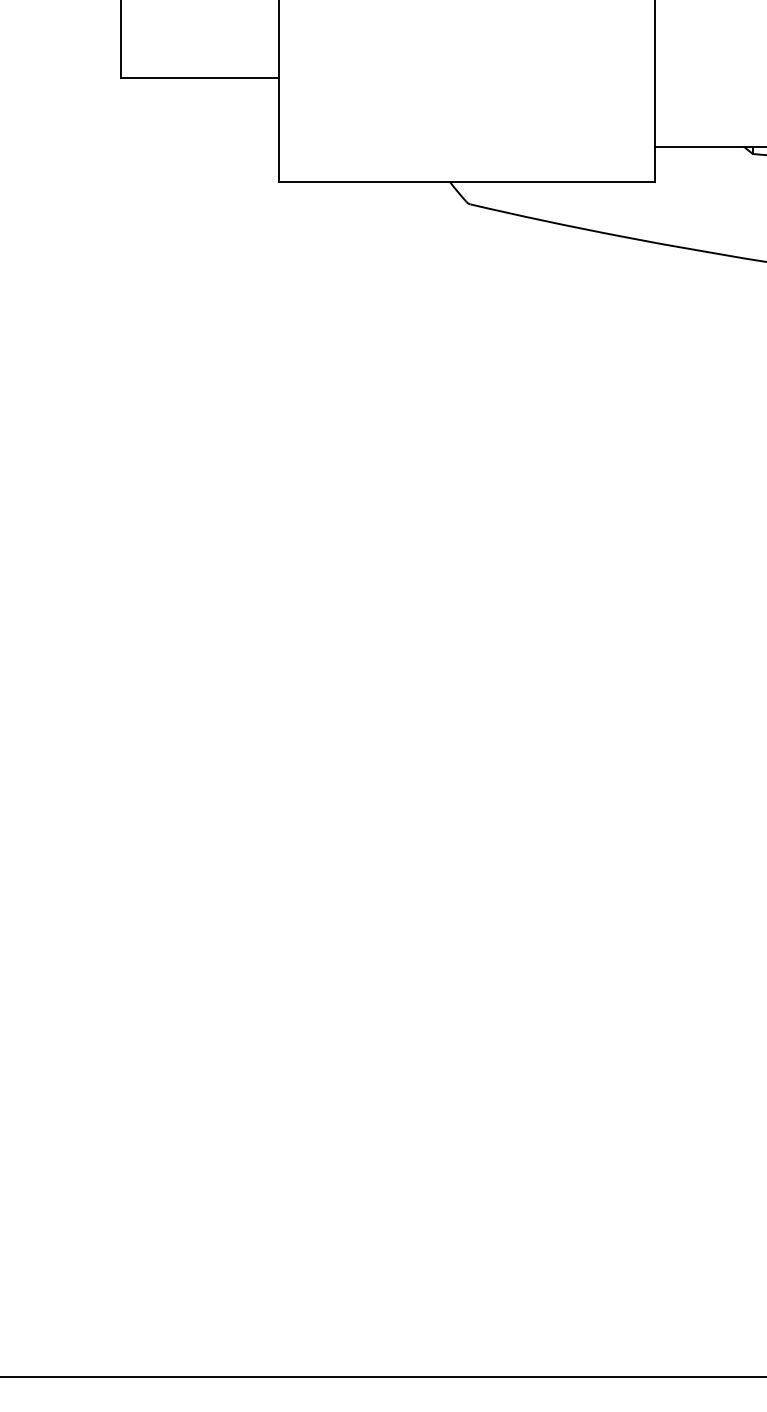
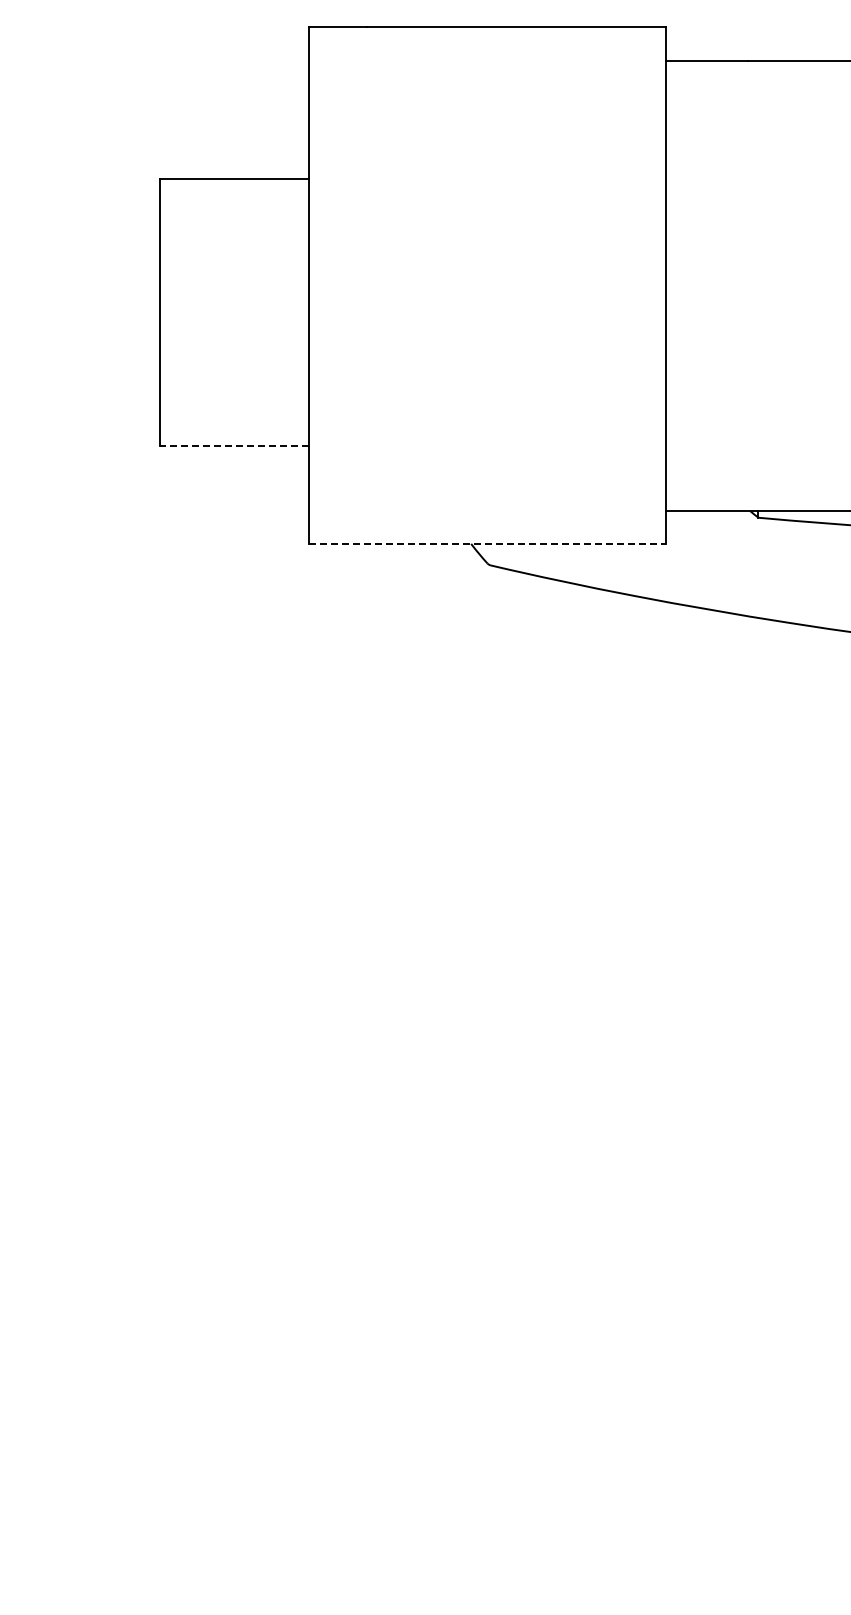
line: (199, 77) -> (234, 445), solid -> dashed
line: (467, 181) -> (488, 543), solid -> dashed

